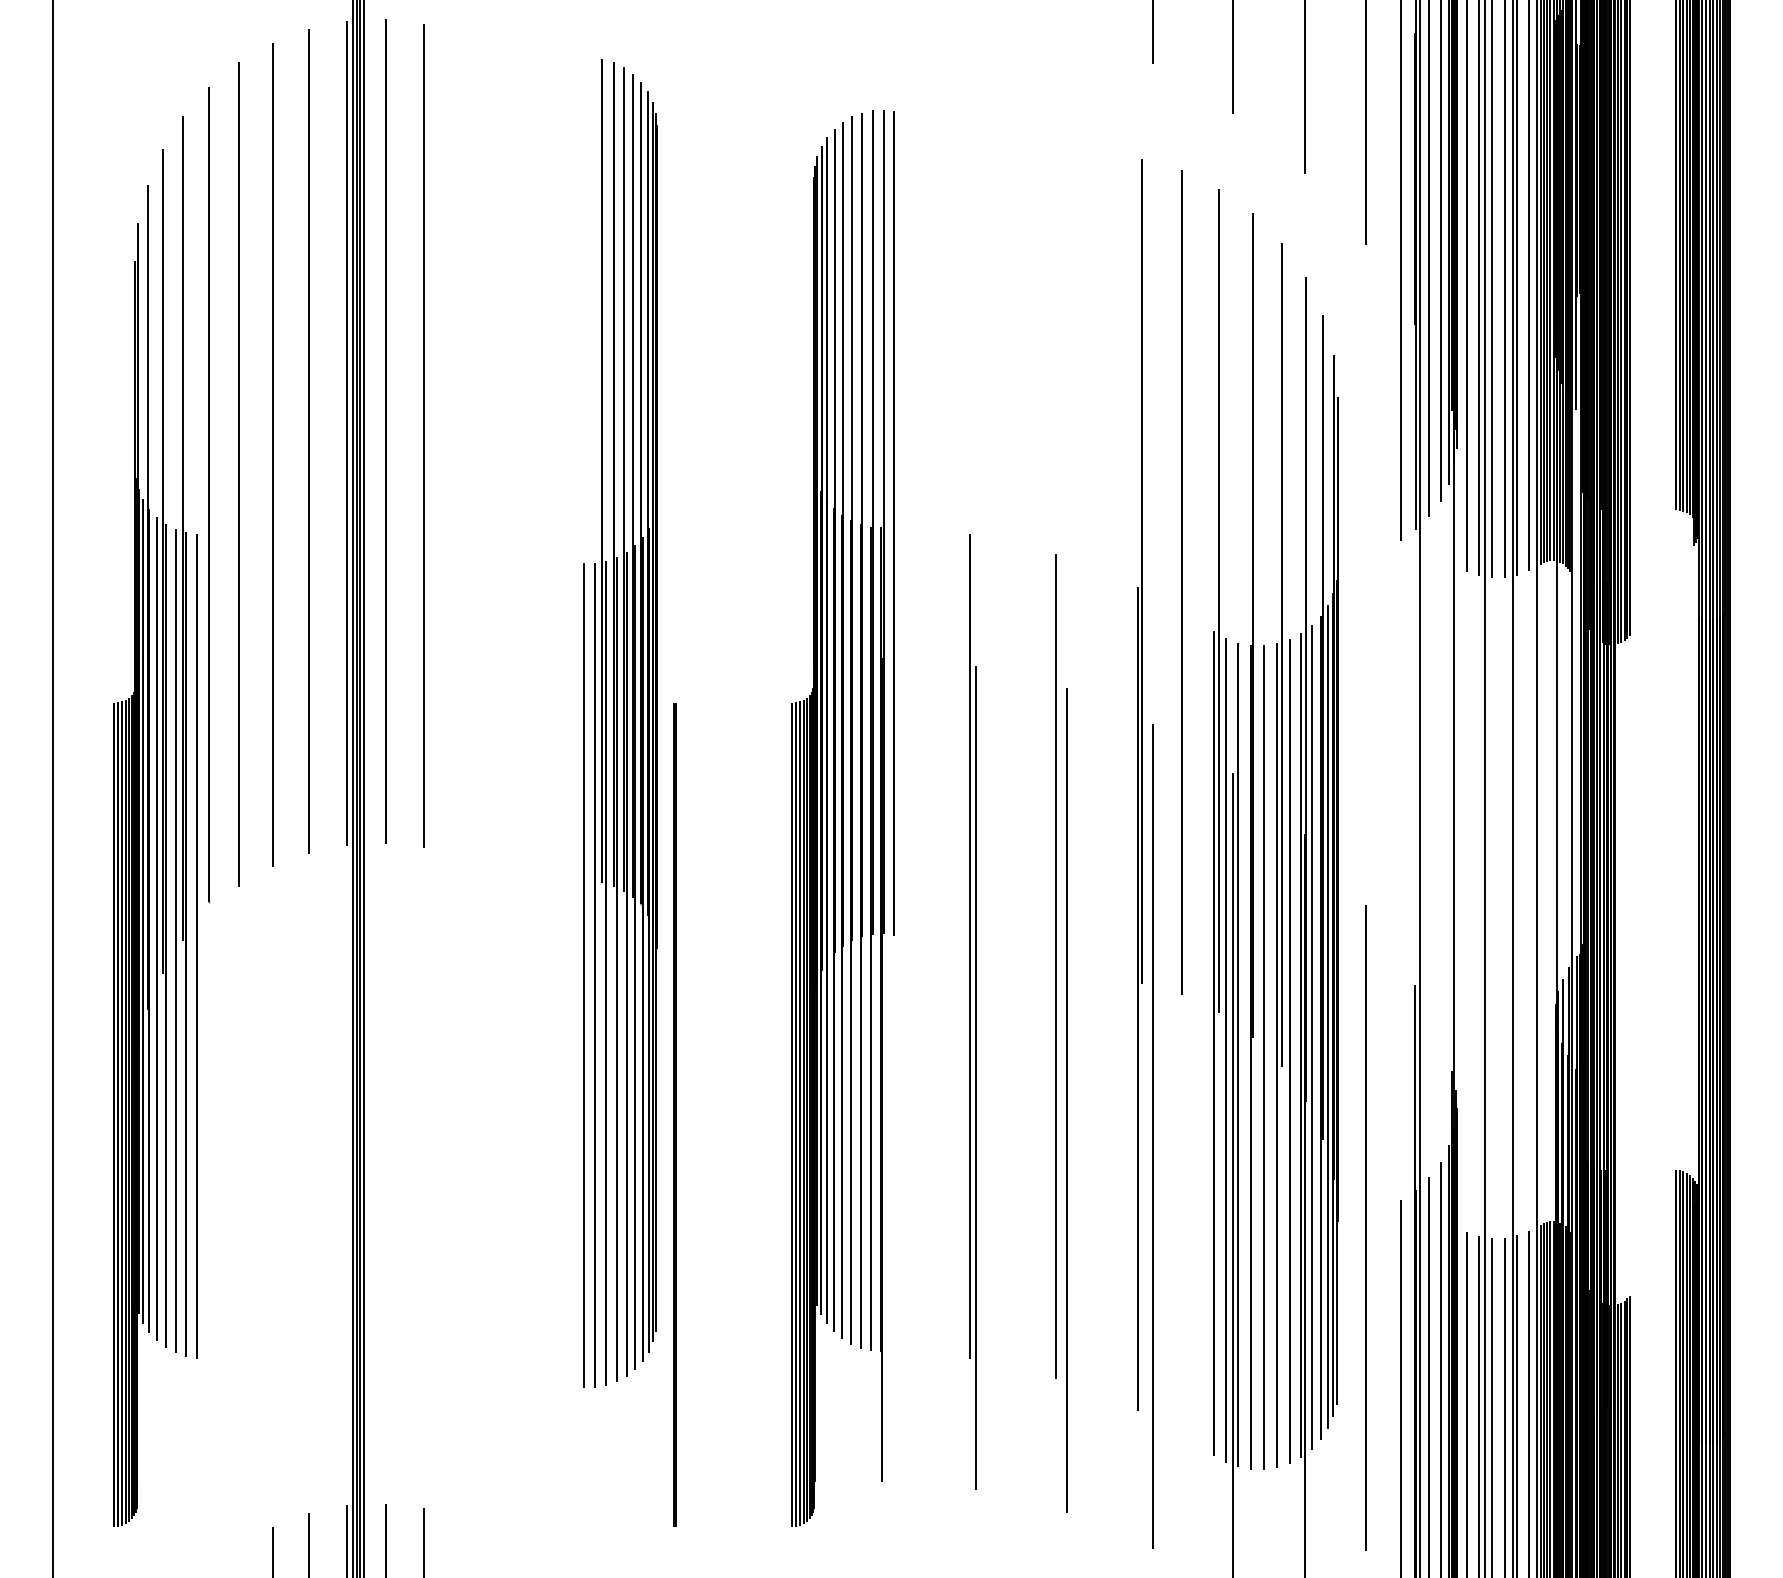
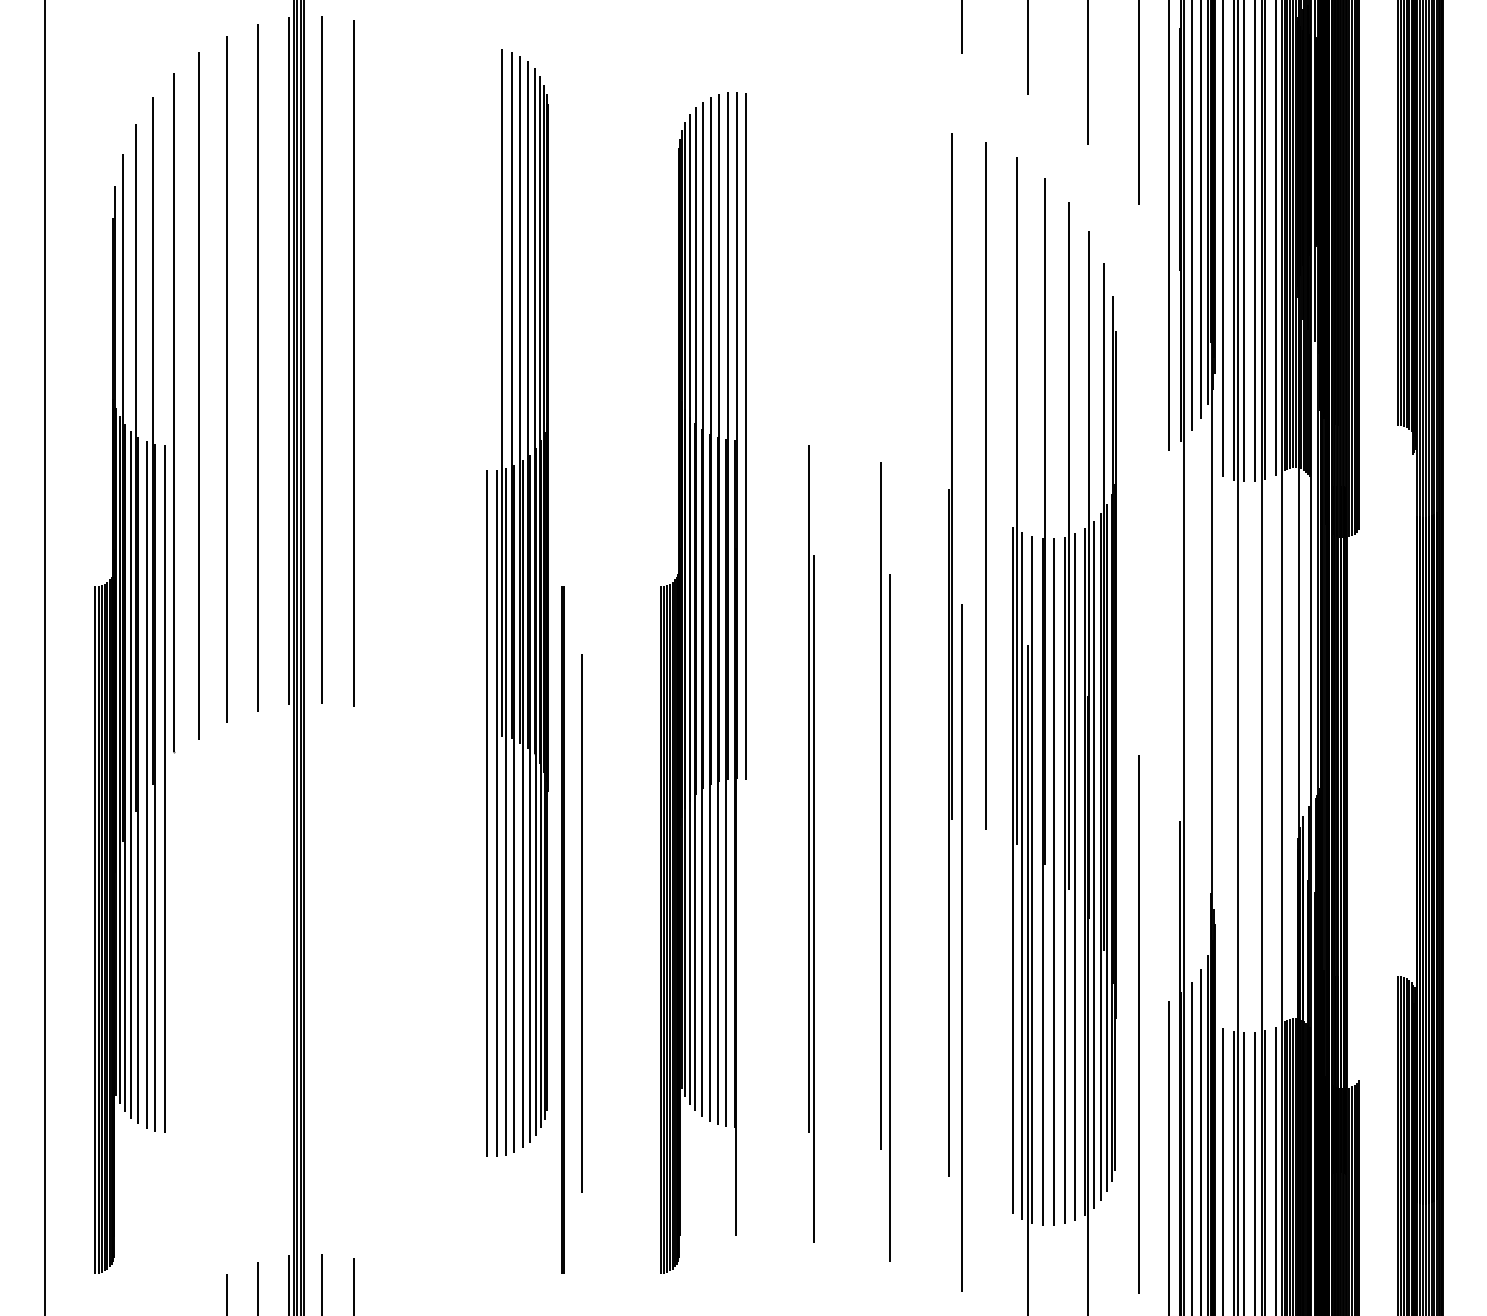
line: (697, 1106) -> (581, 922), added

